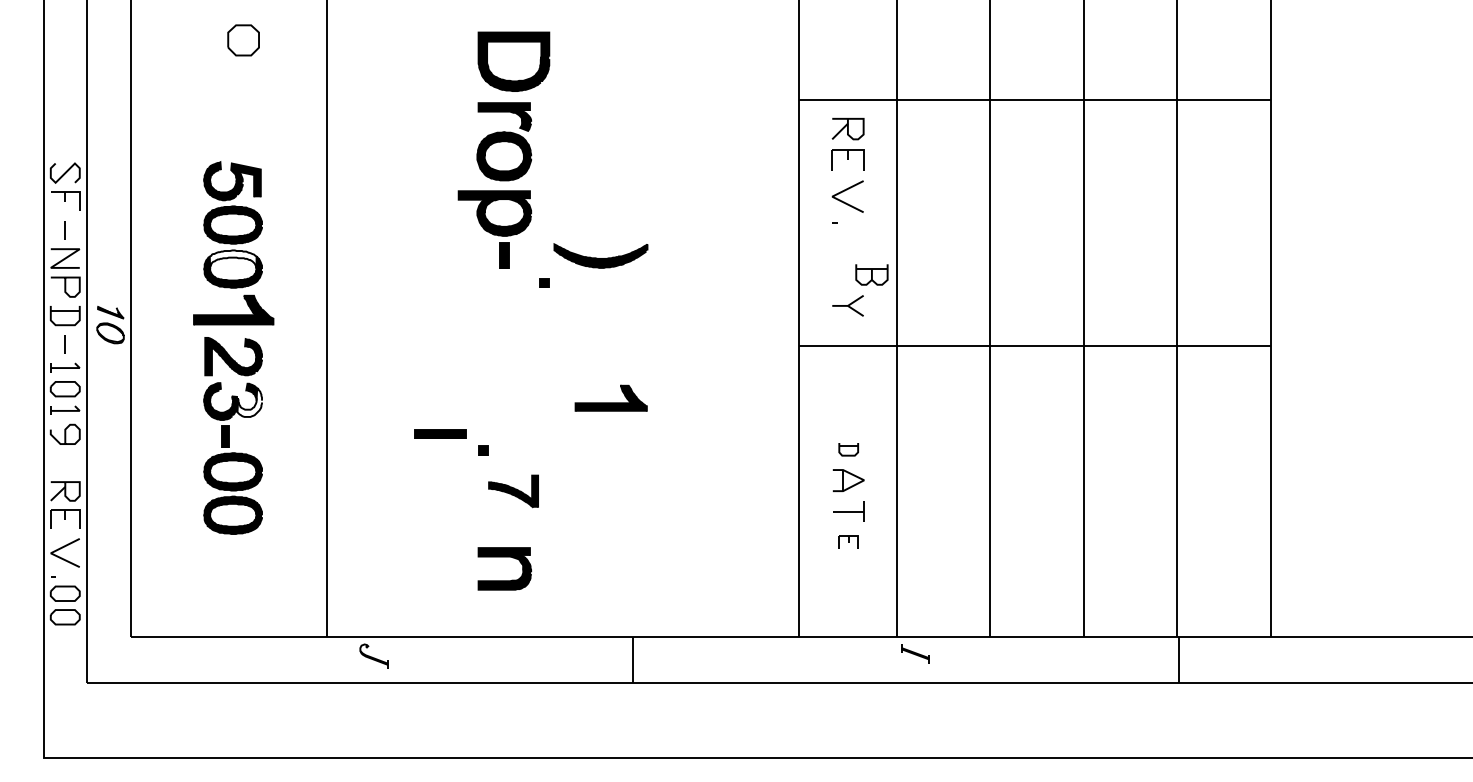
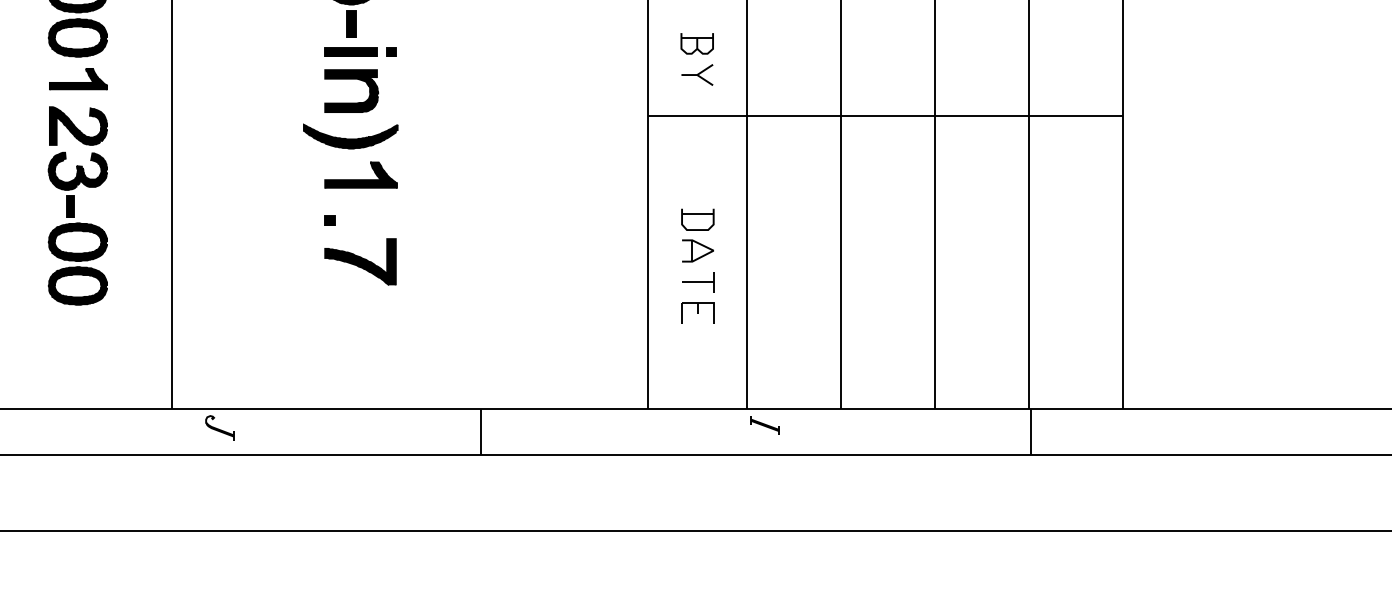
part: (600, 255) -> (350, 136), moved
fill: (232, 259) -> (77, 28), added
part: (871, 274) -> (696, 43), moved
part: (233, 309) -> (78, 78), size x0.71
part: (610, 397) -> (360, 174), moved
fill: (249, 401) -> (94, 171), added
part: (440, 433) -> (351, 51), moved
part: (848, 449) -> (697, 219), size x1.67
part: (513, 491) -> (360, 261), size x1.43
part: (848, 541) -> (697, 312), size x1.67
part: (504, 557) -> (351, 79), moved

